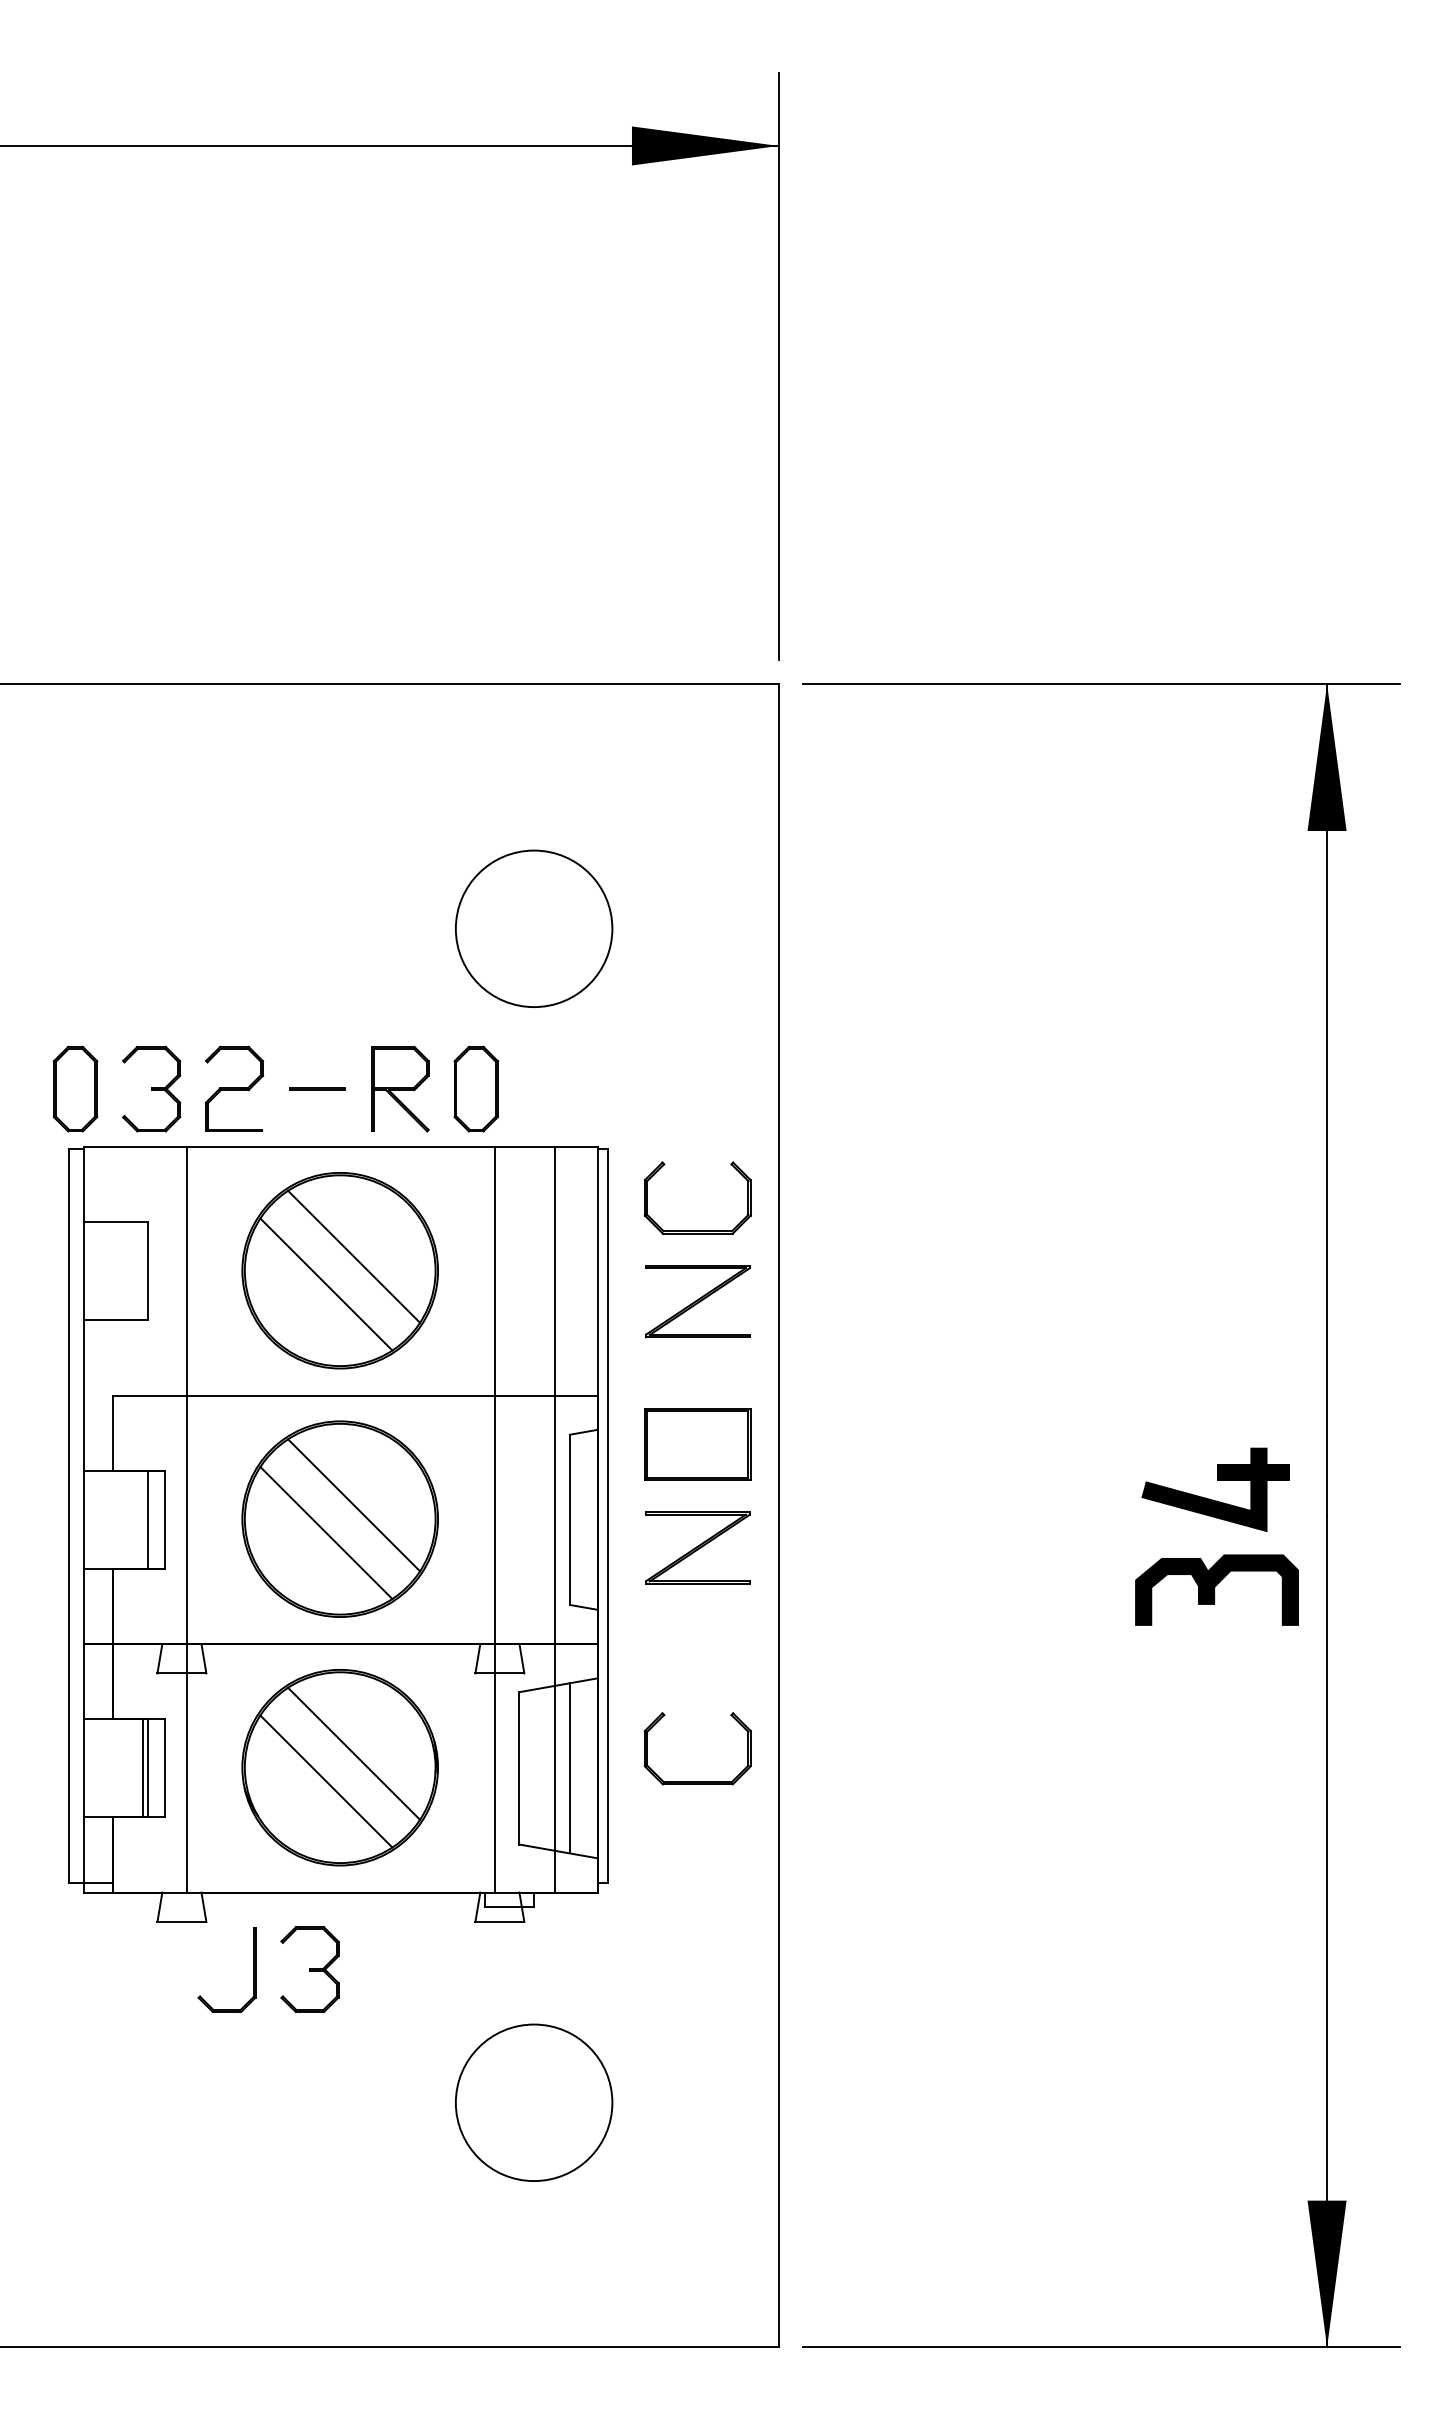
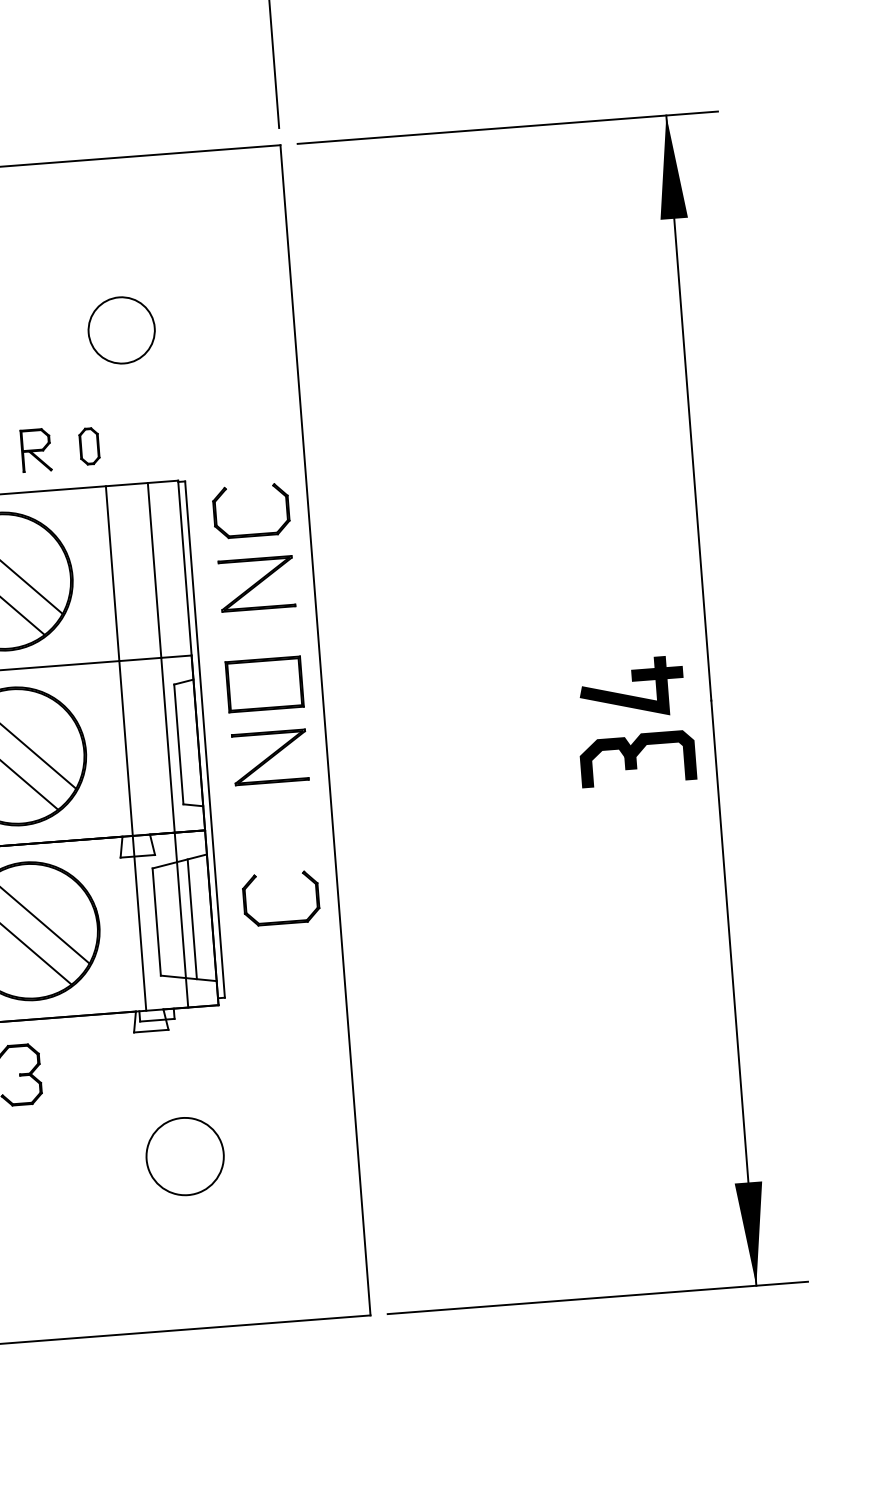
circle: (534, 928) -> (121, 330), size x0.6
part: (400, 1088) -> (36, 450), size x0.7
part: (475, 1088) -> (89, 446), size x0.6
circle: (533, 2102) -> (184, 1156), size x0.7

